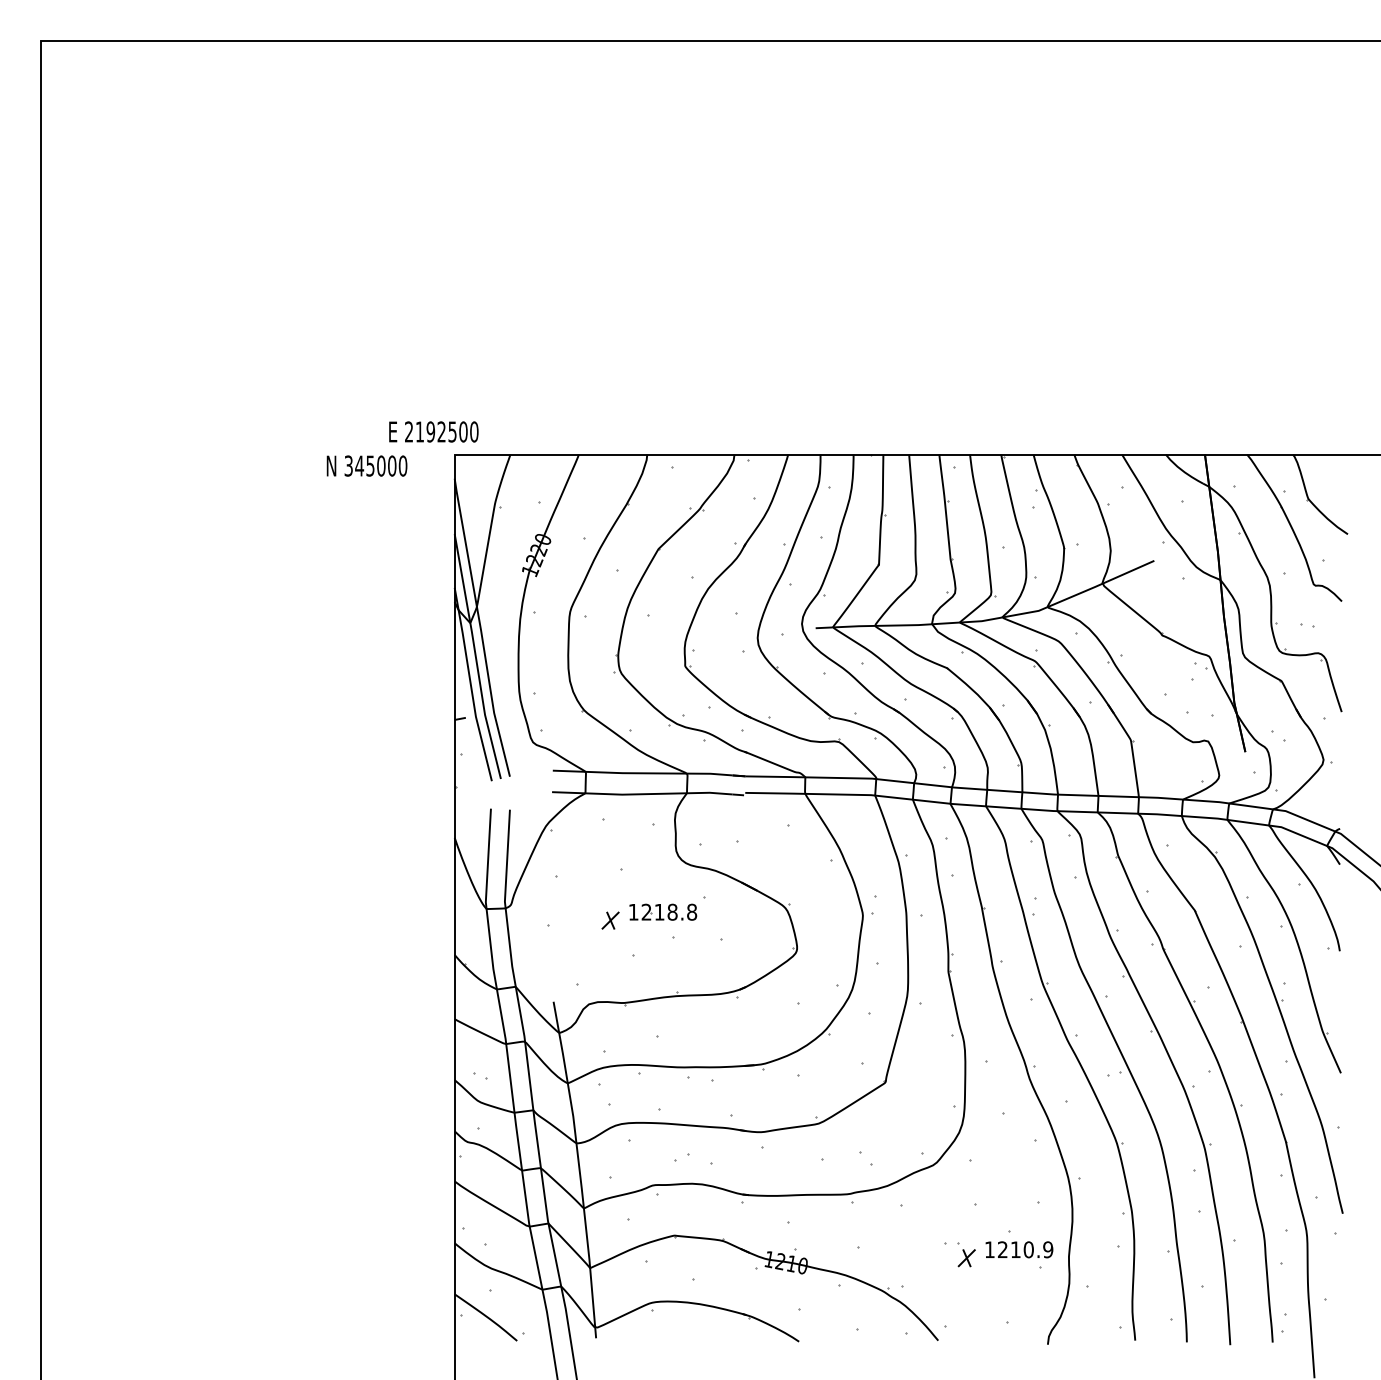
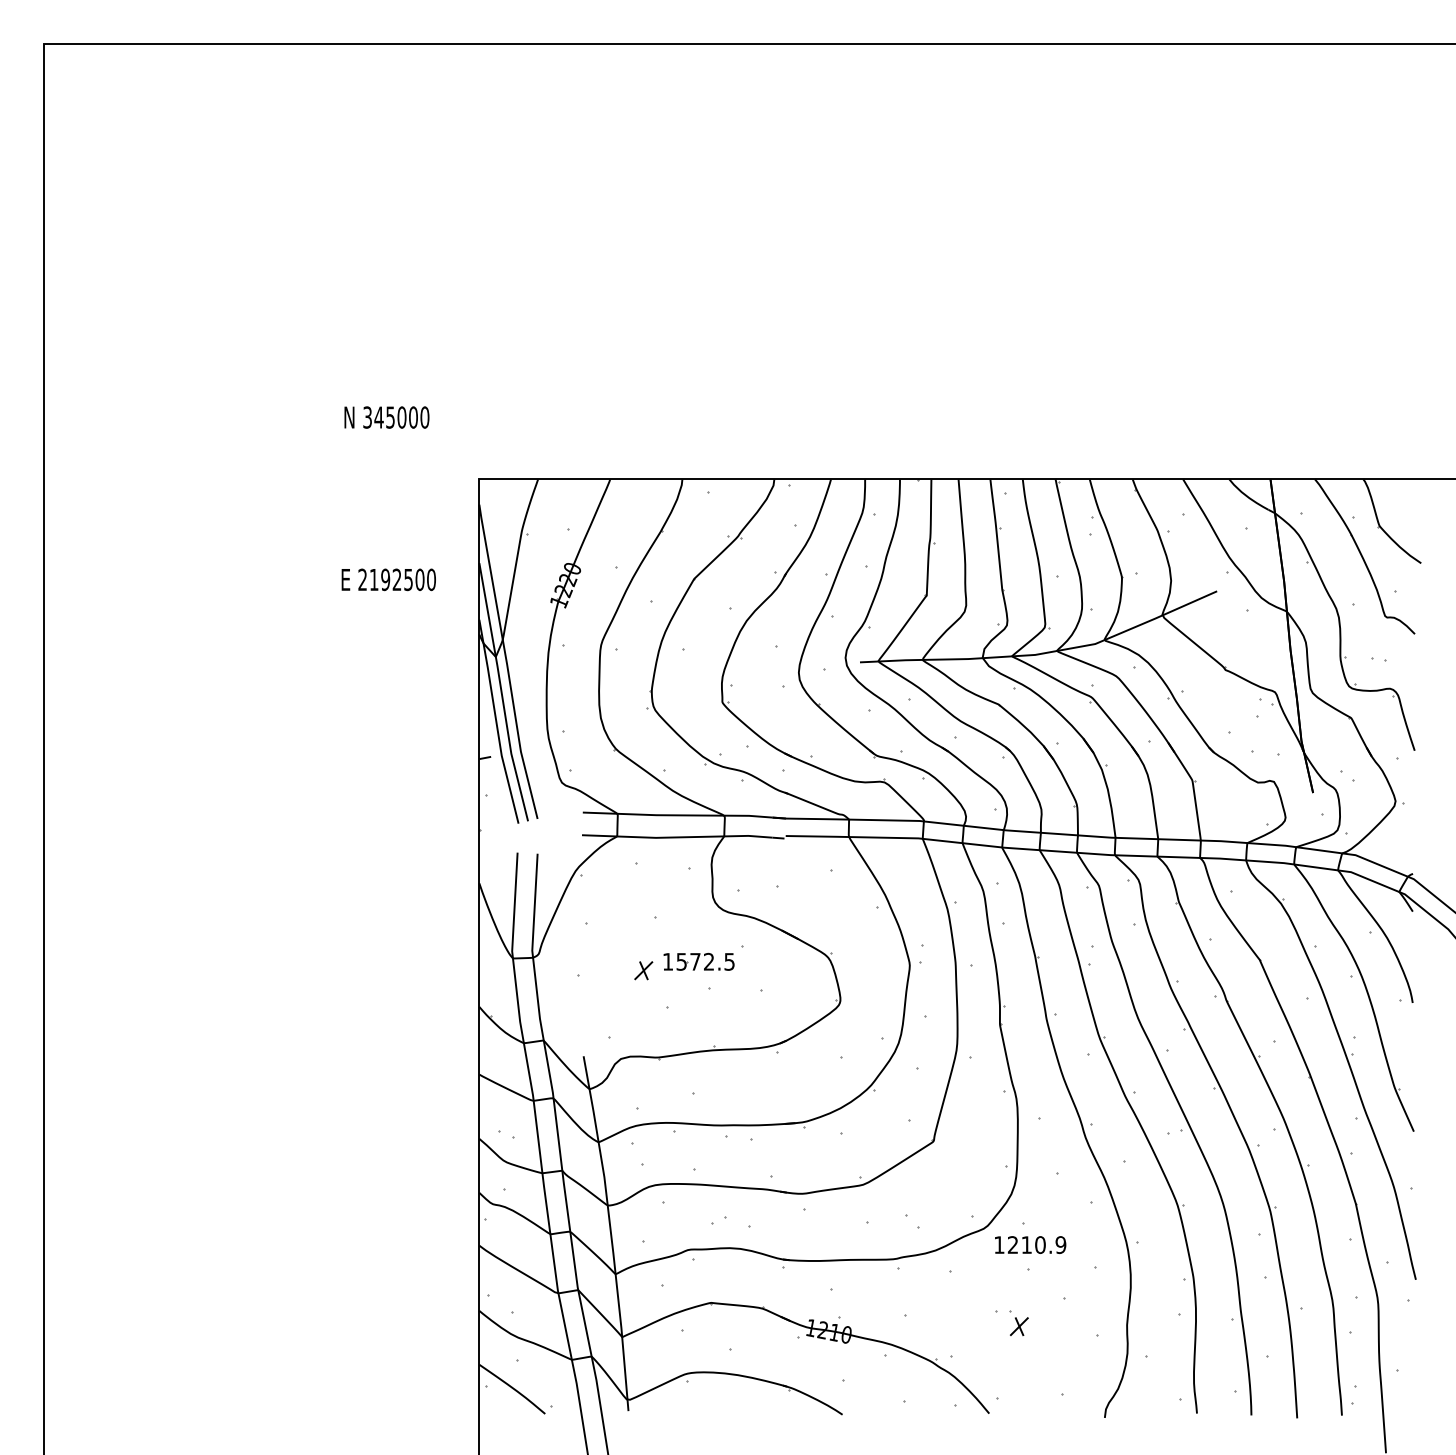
text: (433, 431) -> (388, 579), moved
text: (366, 465) -> (386, 416), moved
text: (669, 911) -> (705, 961), 1218.8 -> 1572.5
text: (1019, 1249) -> (1030, 1244), moved

